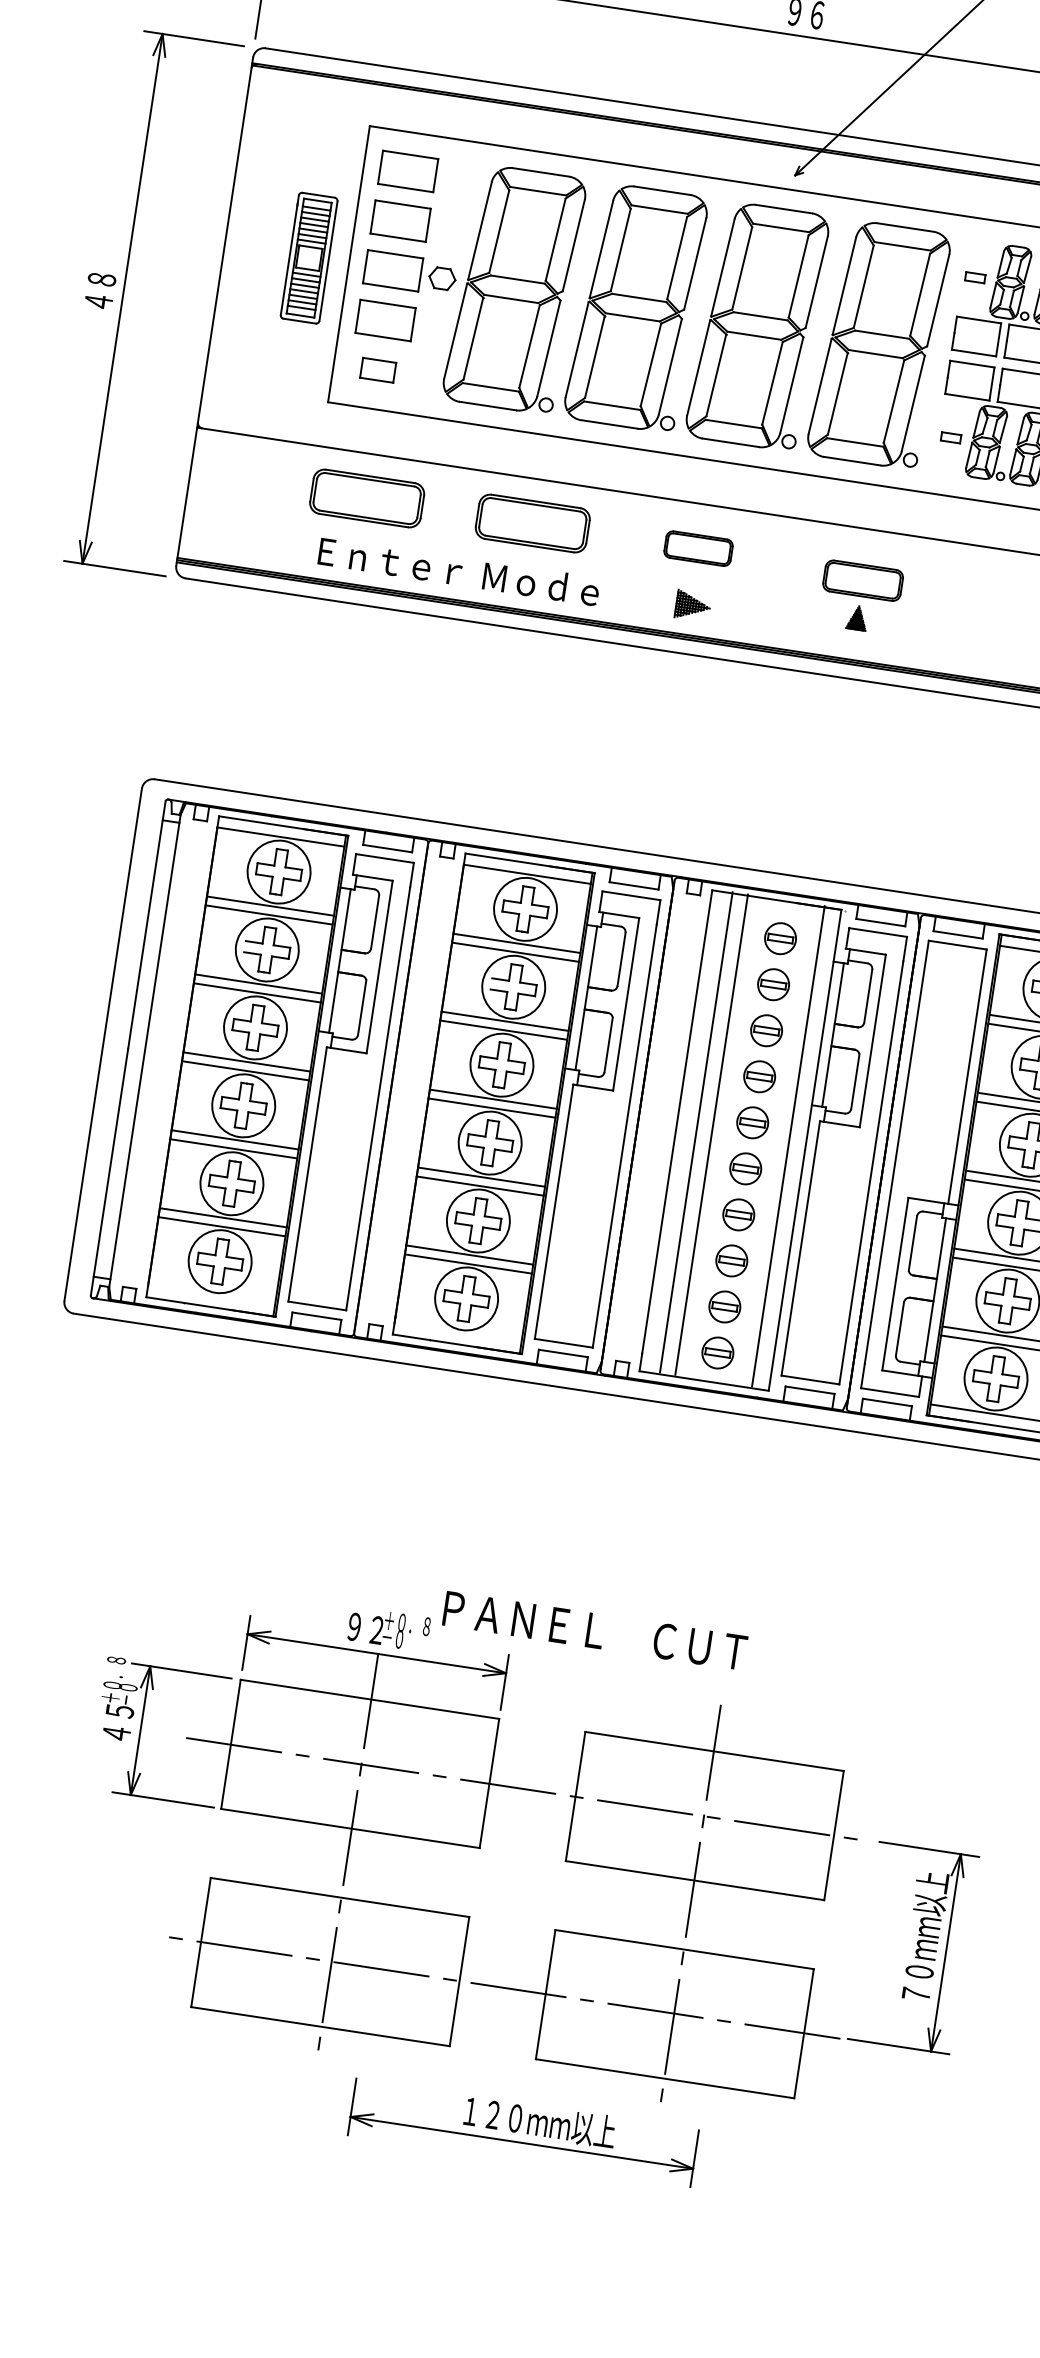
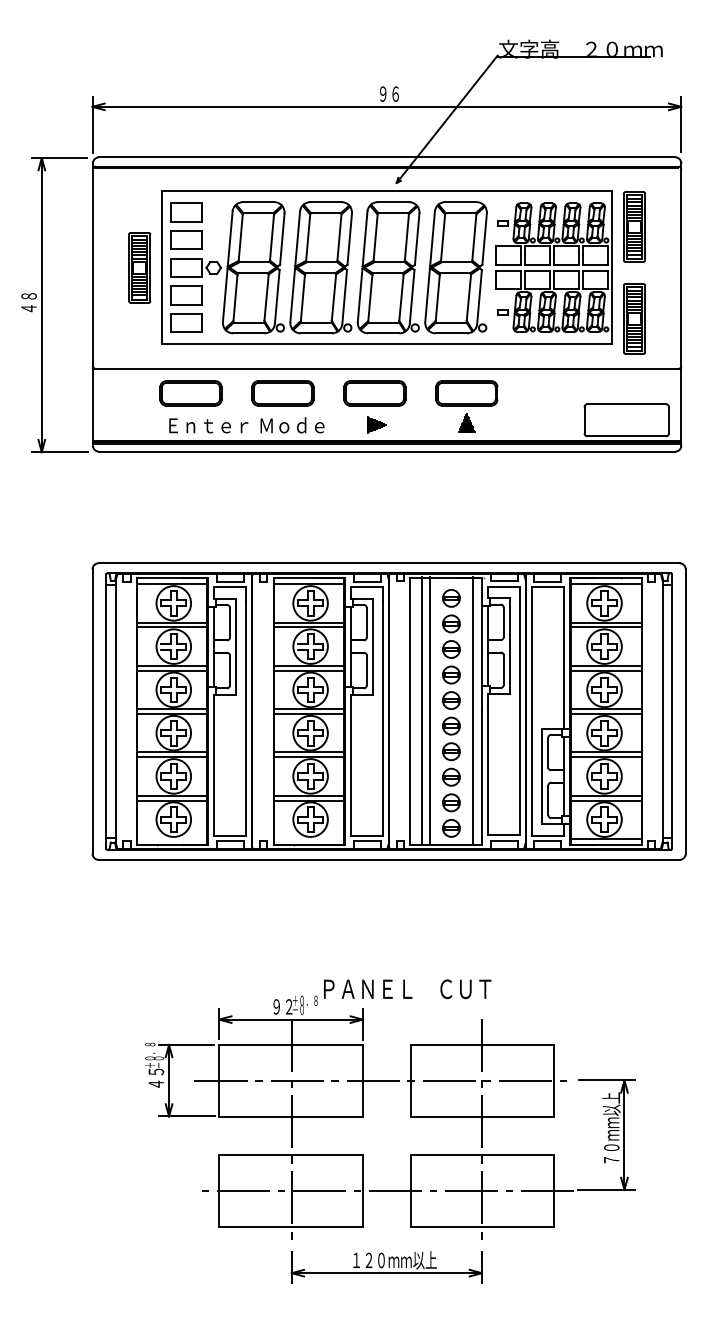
part: (378, 369) -> (186, 322), size x1.67
part: (697, 548) -> (374, 393), size x1.67
part: (859, 597) -> (466, 406), size x1.43
part: (522, 2132) -> (386, 1267), moved

